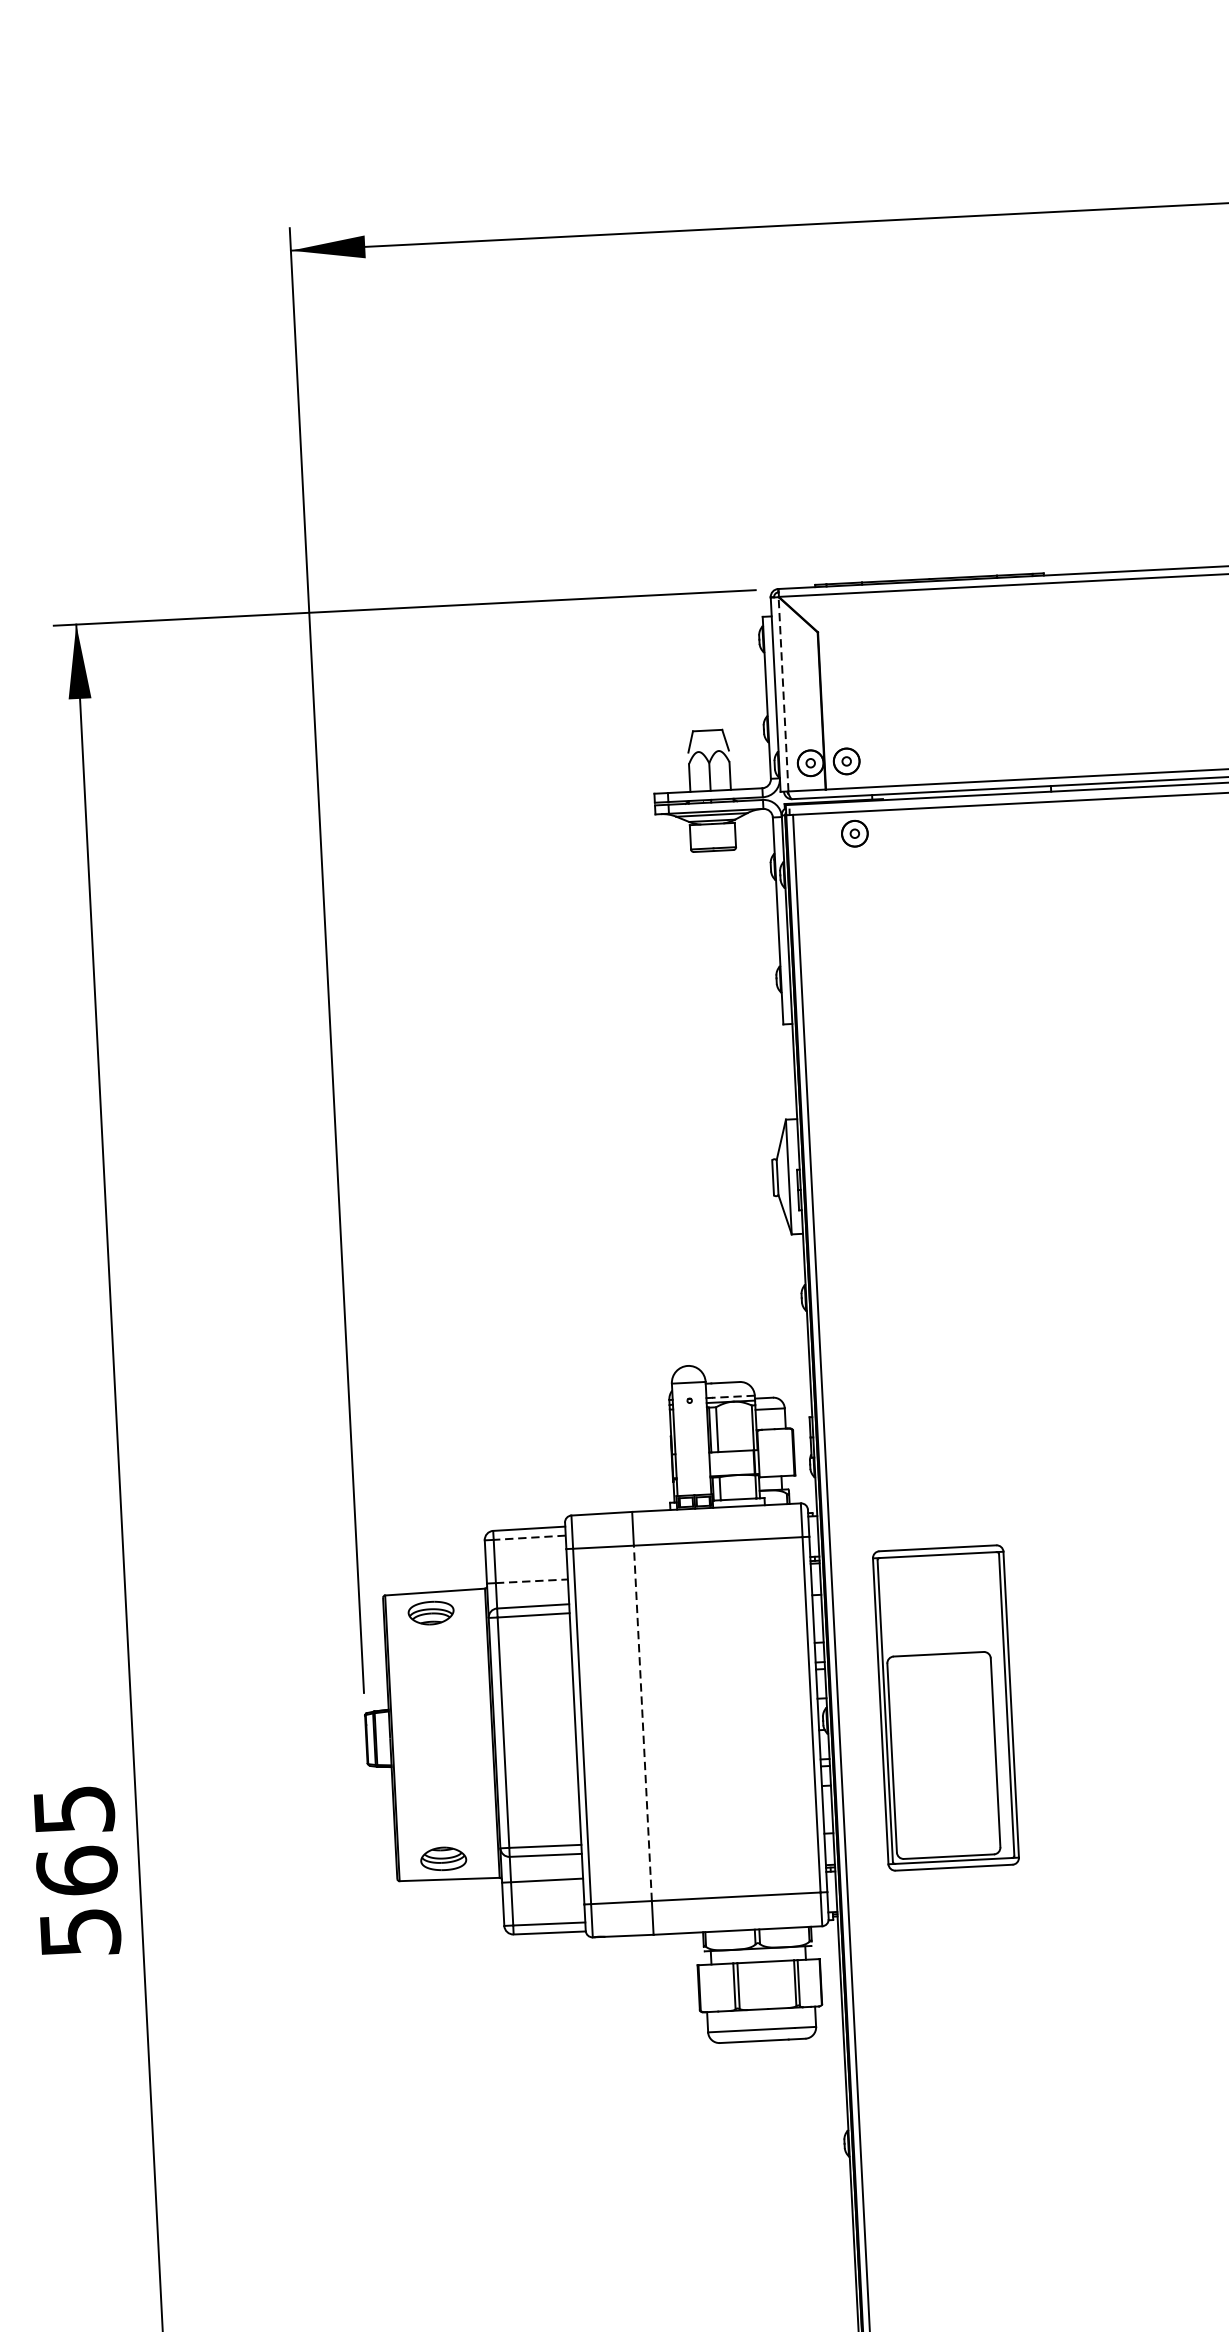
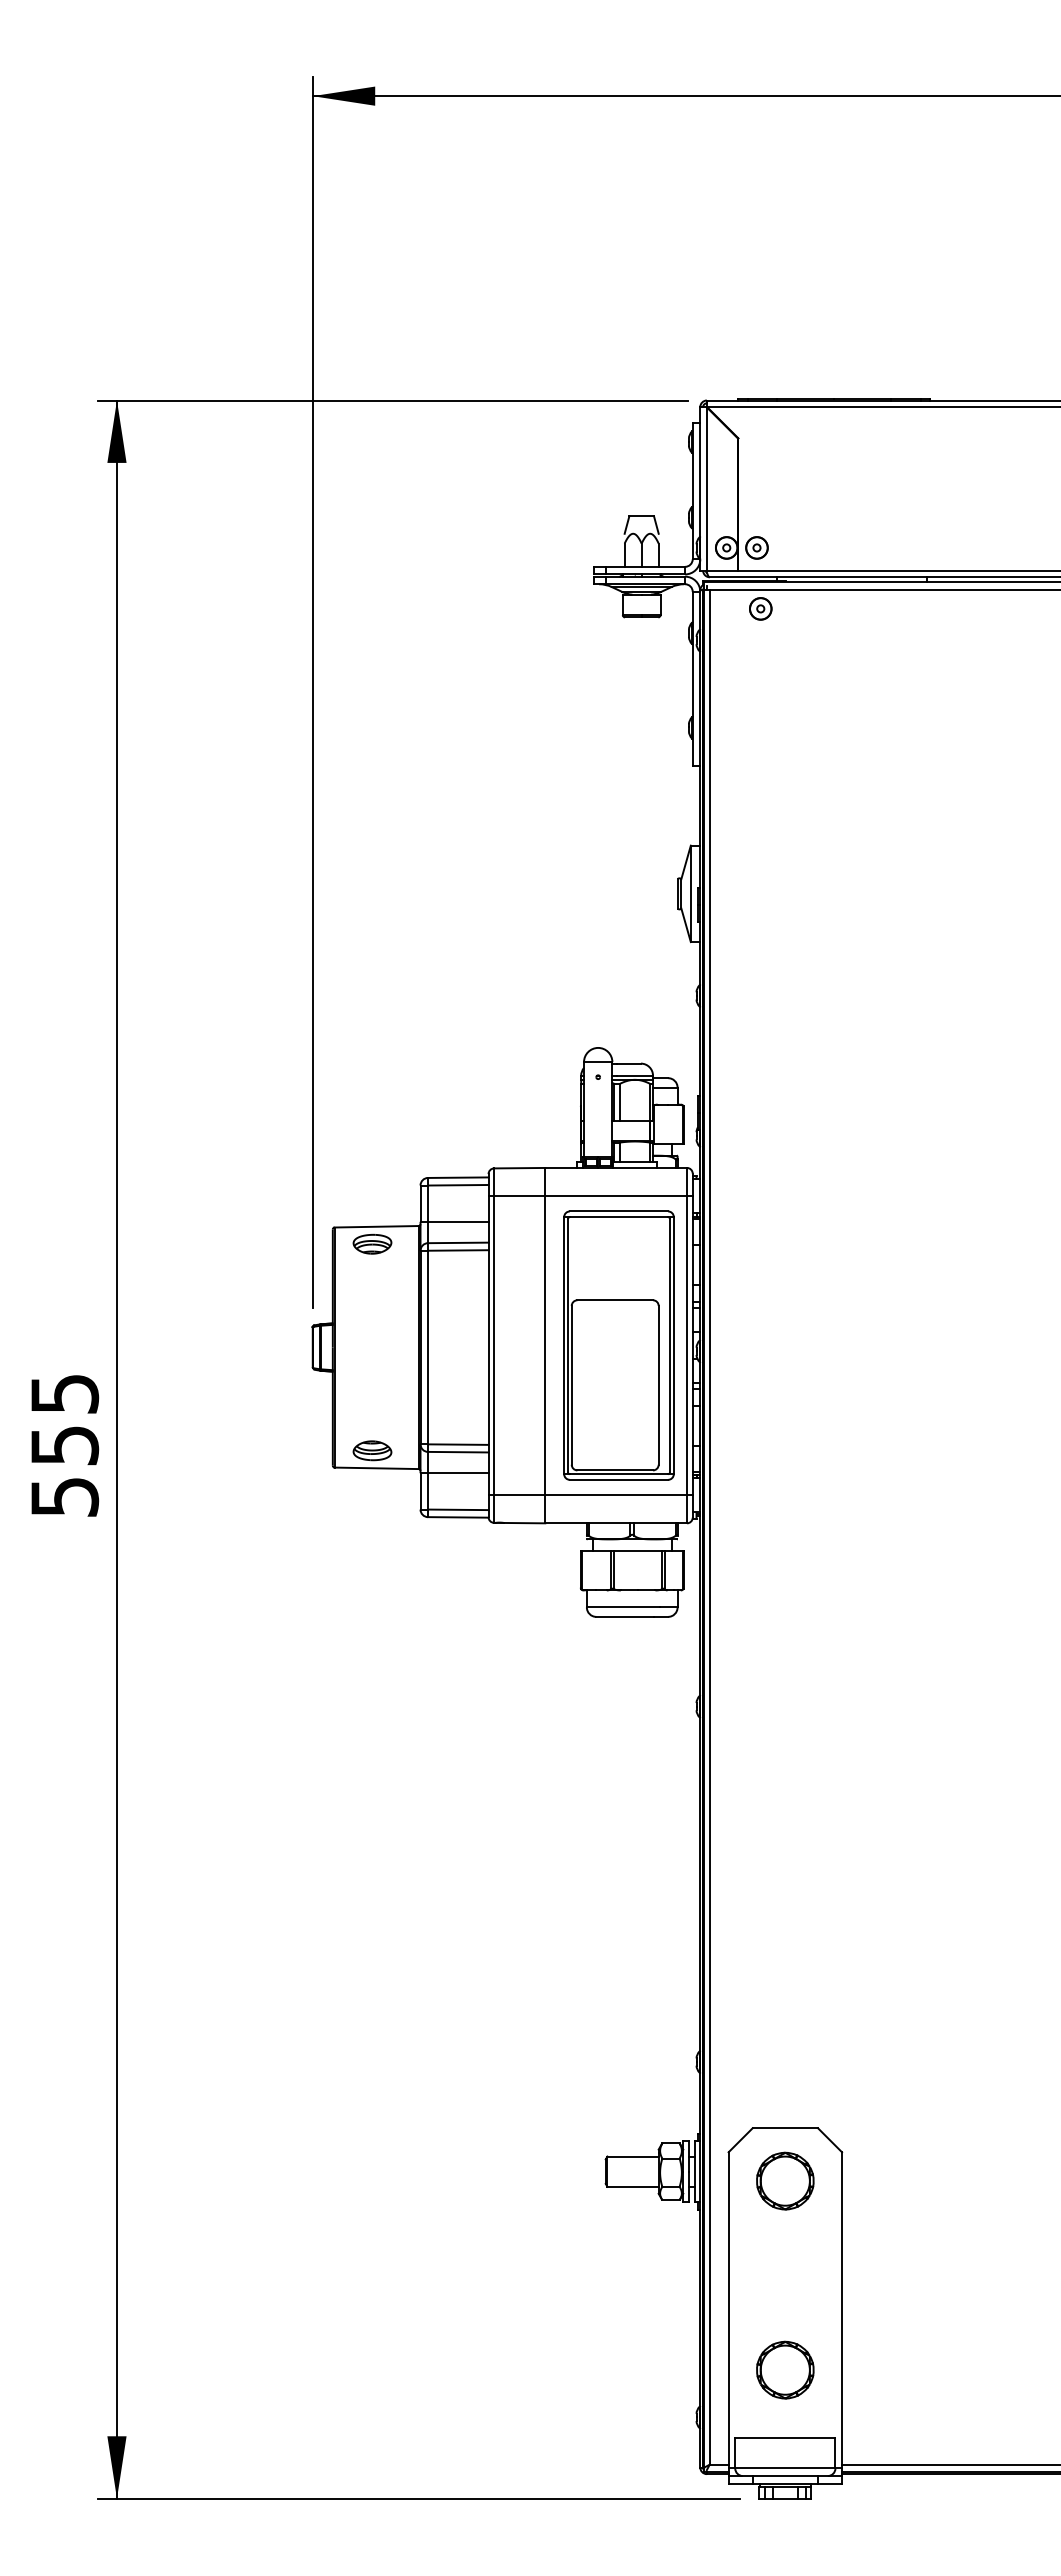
line: (783, 694) -> (706, 489), dashed -> solid
line: (733, 1396) -> (635, 1075), dashed -> solid
line: (528, 1538) -> (457, 1185), dashed -> solid
line: (532, 1580) -> (458, 1221), dashed -> solid
part: (945, 1707) -> (618, 1345), moved
line: (643, 1723) -> (545, 1345), dashed -> solid
text: (76, 1869) -> (64, 1444), 565 -> 555

